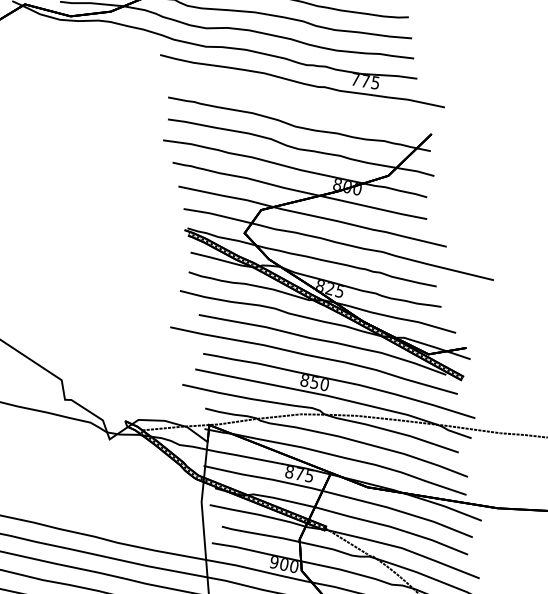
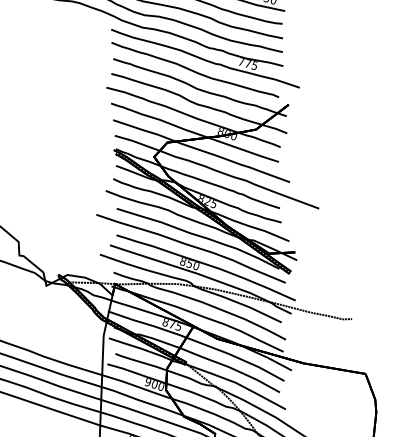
curve: (288, 100) -> (194, 70), added

